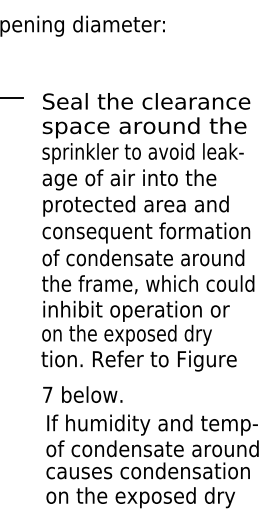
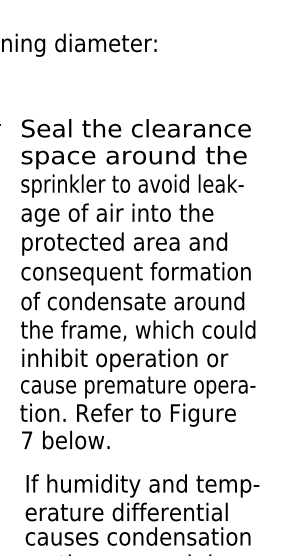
text: (148, 334) -> (138, 385), on the exposed dry -> cause premature opera-
text: (82, 394) -> (65, 439), moved
text: (152, 448) -> (142, 511), of condensate around -> erature differential

